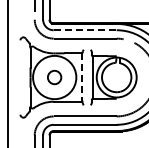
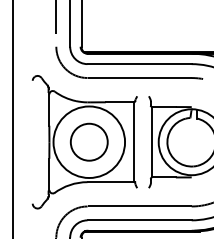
line: (85, 30) -> (140, 64), dashed -> solid
circle: (54, 77) -> (88, 142), size x1.67
line: (82, 78) -> (135, 143), dashed -> solid

